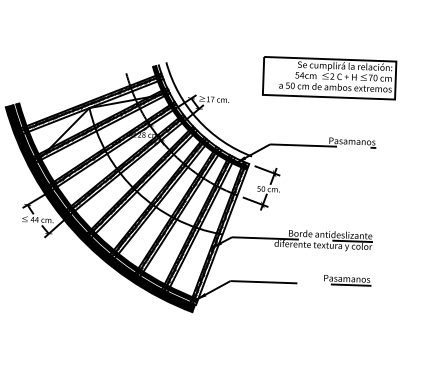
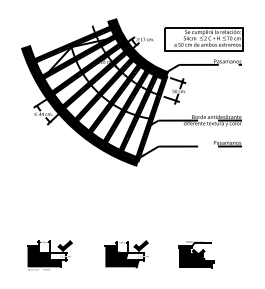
part: (328, 78) -> (203, 39), moved
fill: (204, 112) -> (139, 47), added

